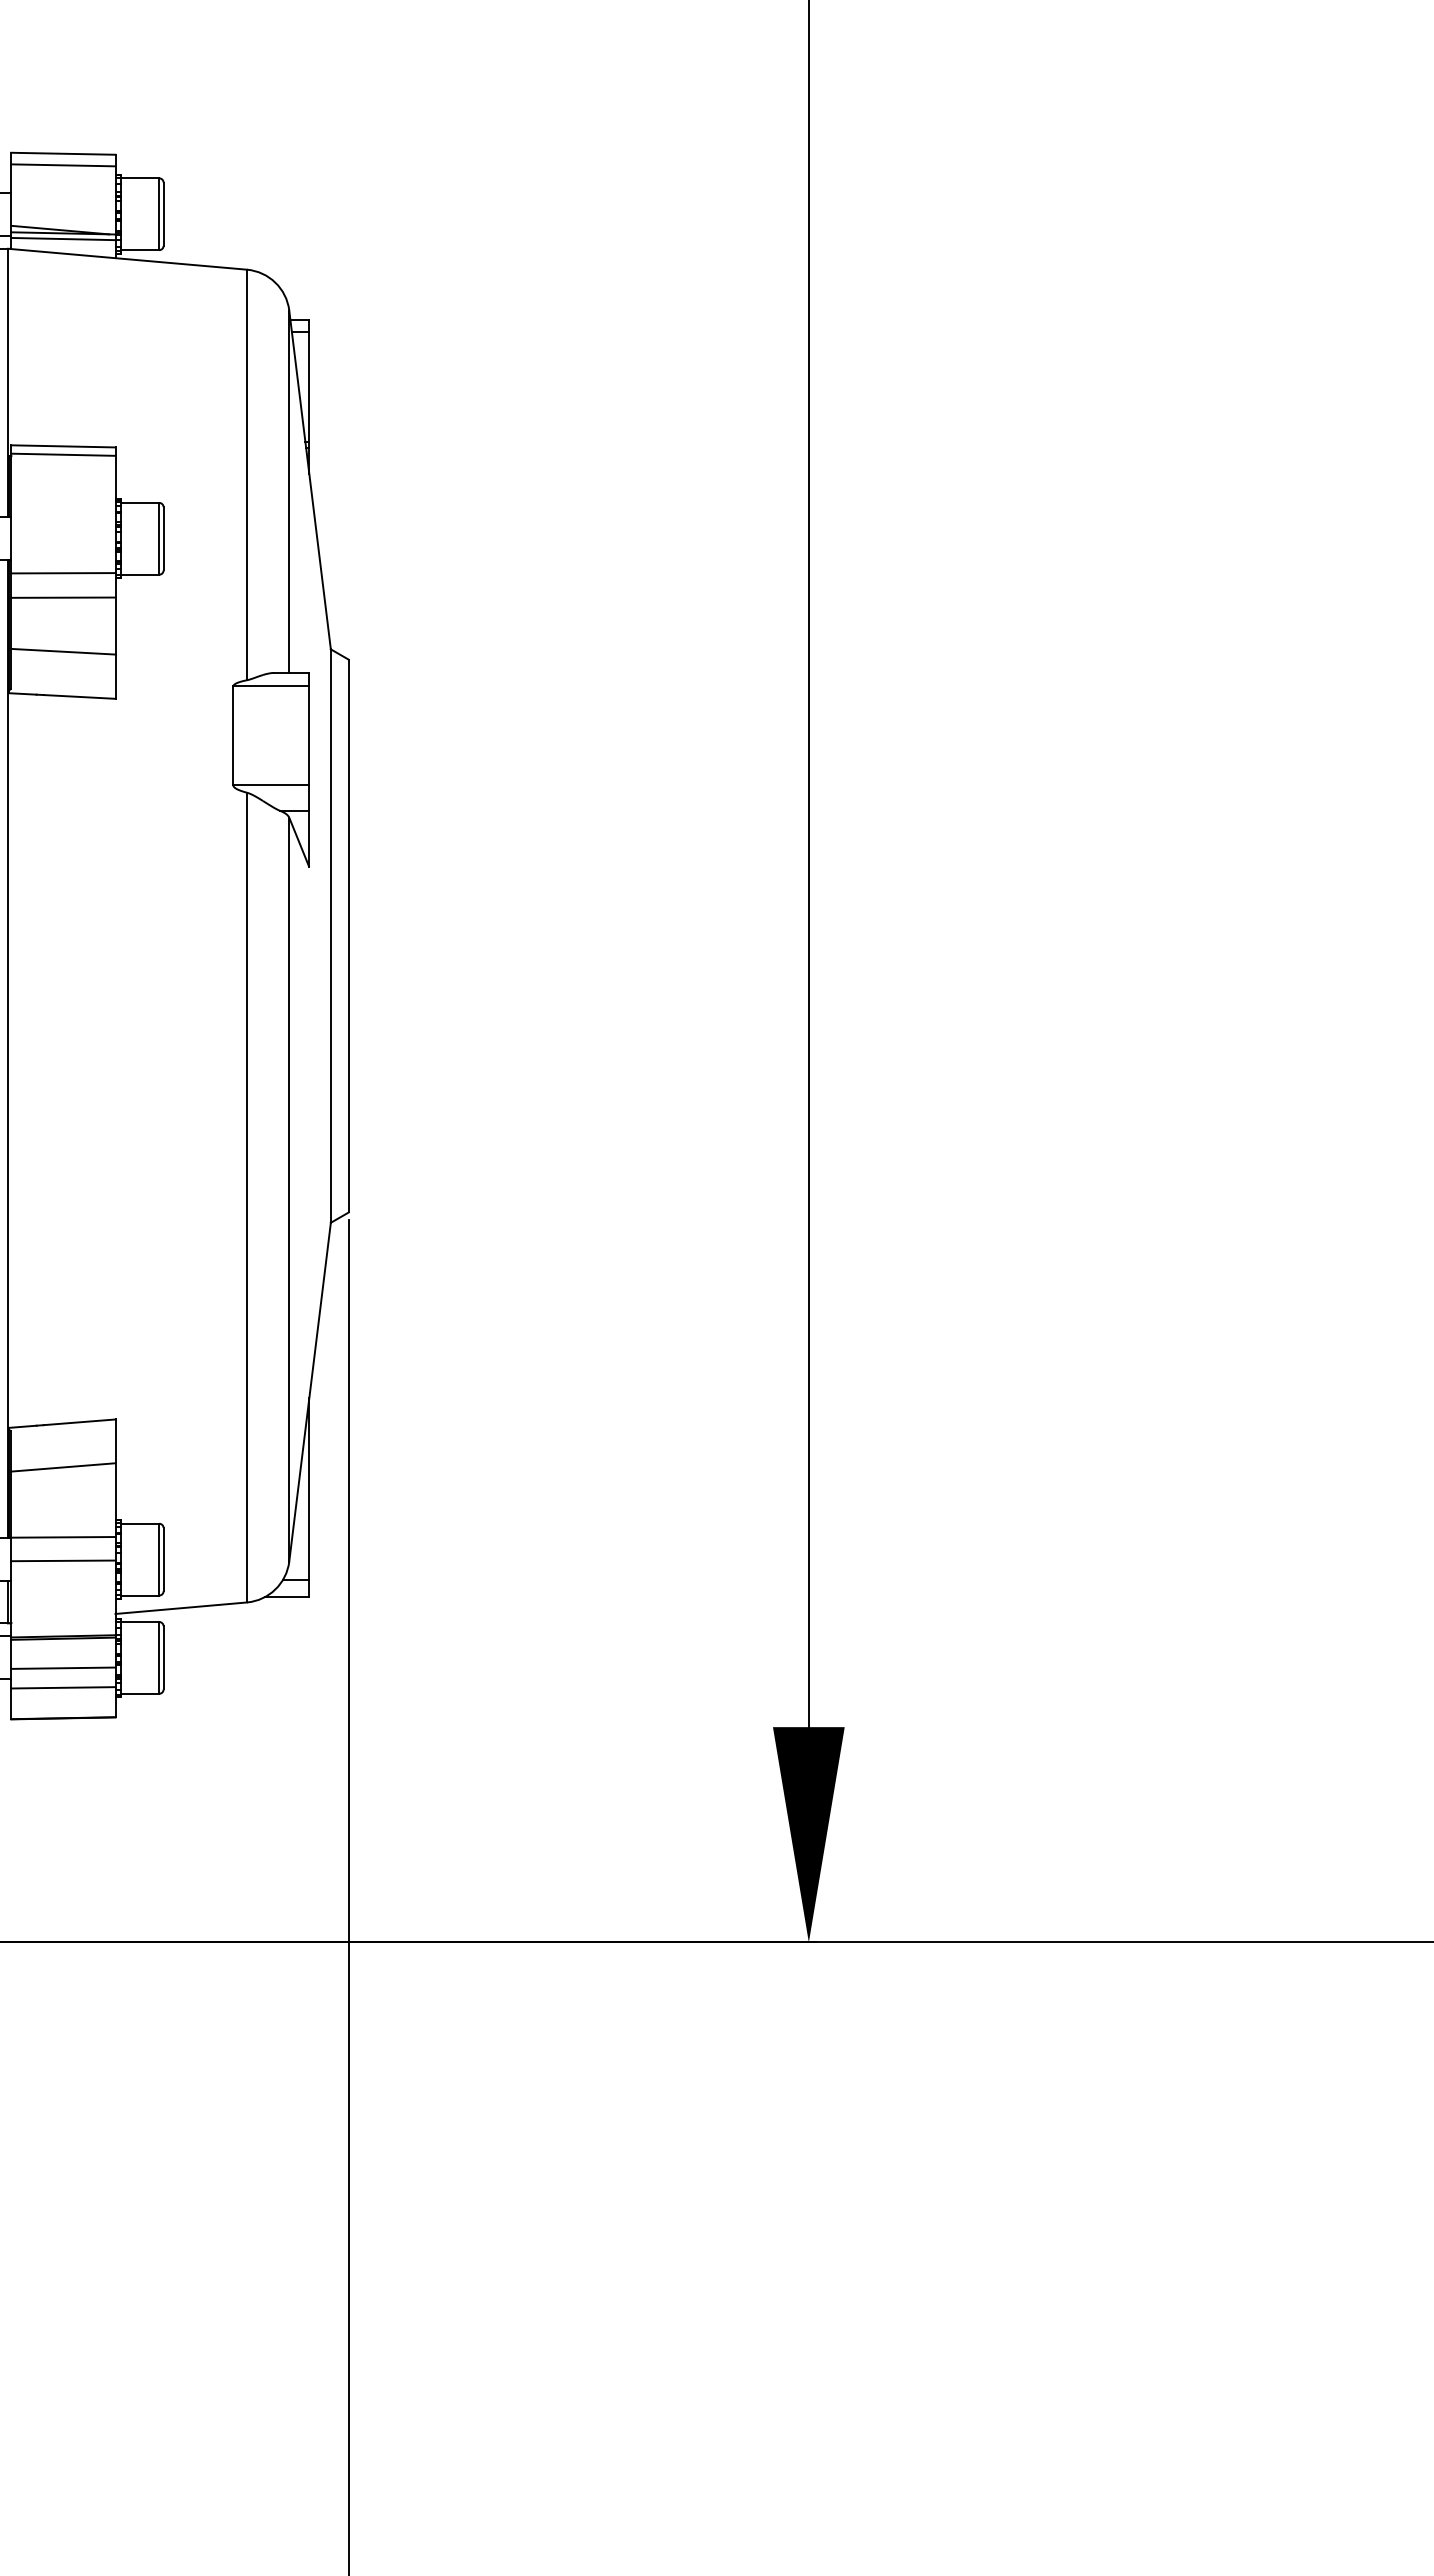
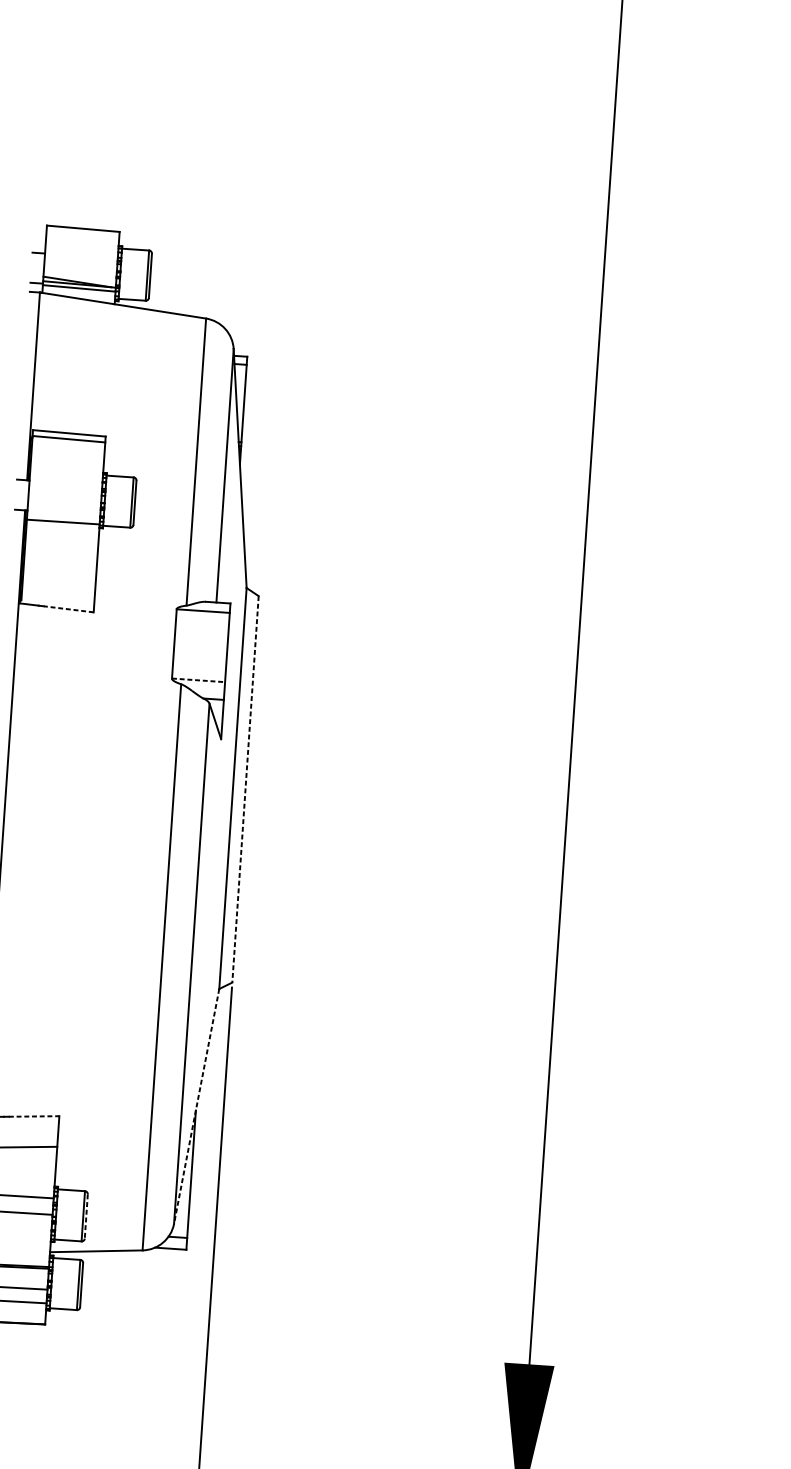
line: (63, 165) -> (82, 236), removed
line: (63, 597) -> (62, 539), removed
line: (63, 651) -> (59, 576), removed
line: (79, 696) -> (68, 609), solid -> dashed
line: (271, 785) -> (198, 680), solid -> dashed
line: (348, 936) -> (245, 789), solid -> dashed
line: (310, 1392) -> (196, 1106), solid -> dashed
line: (80, 1422) -> (34, 1116), solid -> dashed
line: (163, 1559) -> (86, 1216), solid -> dashed

